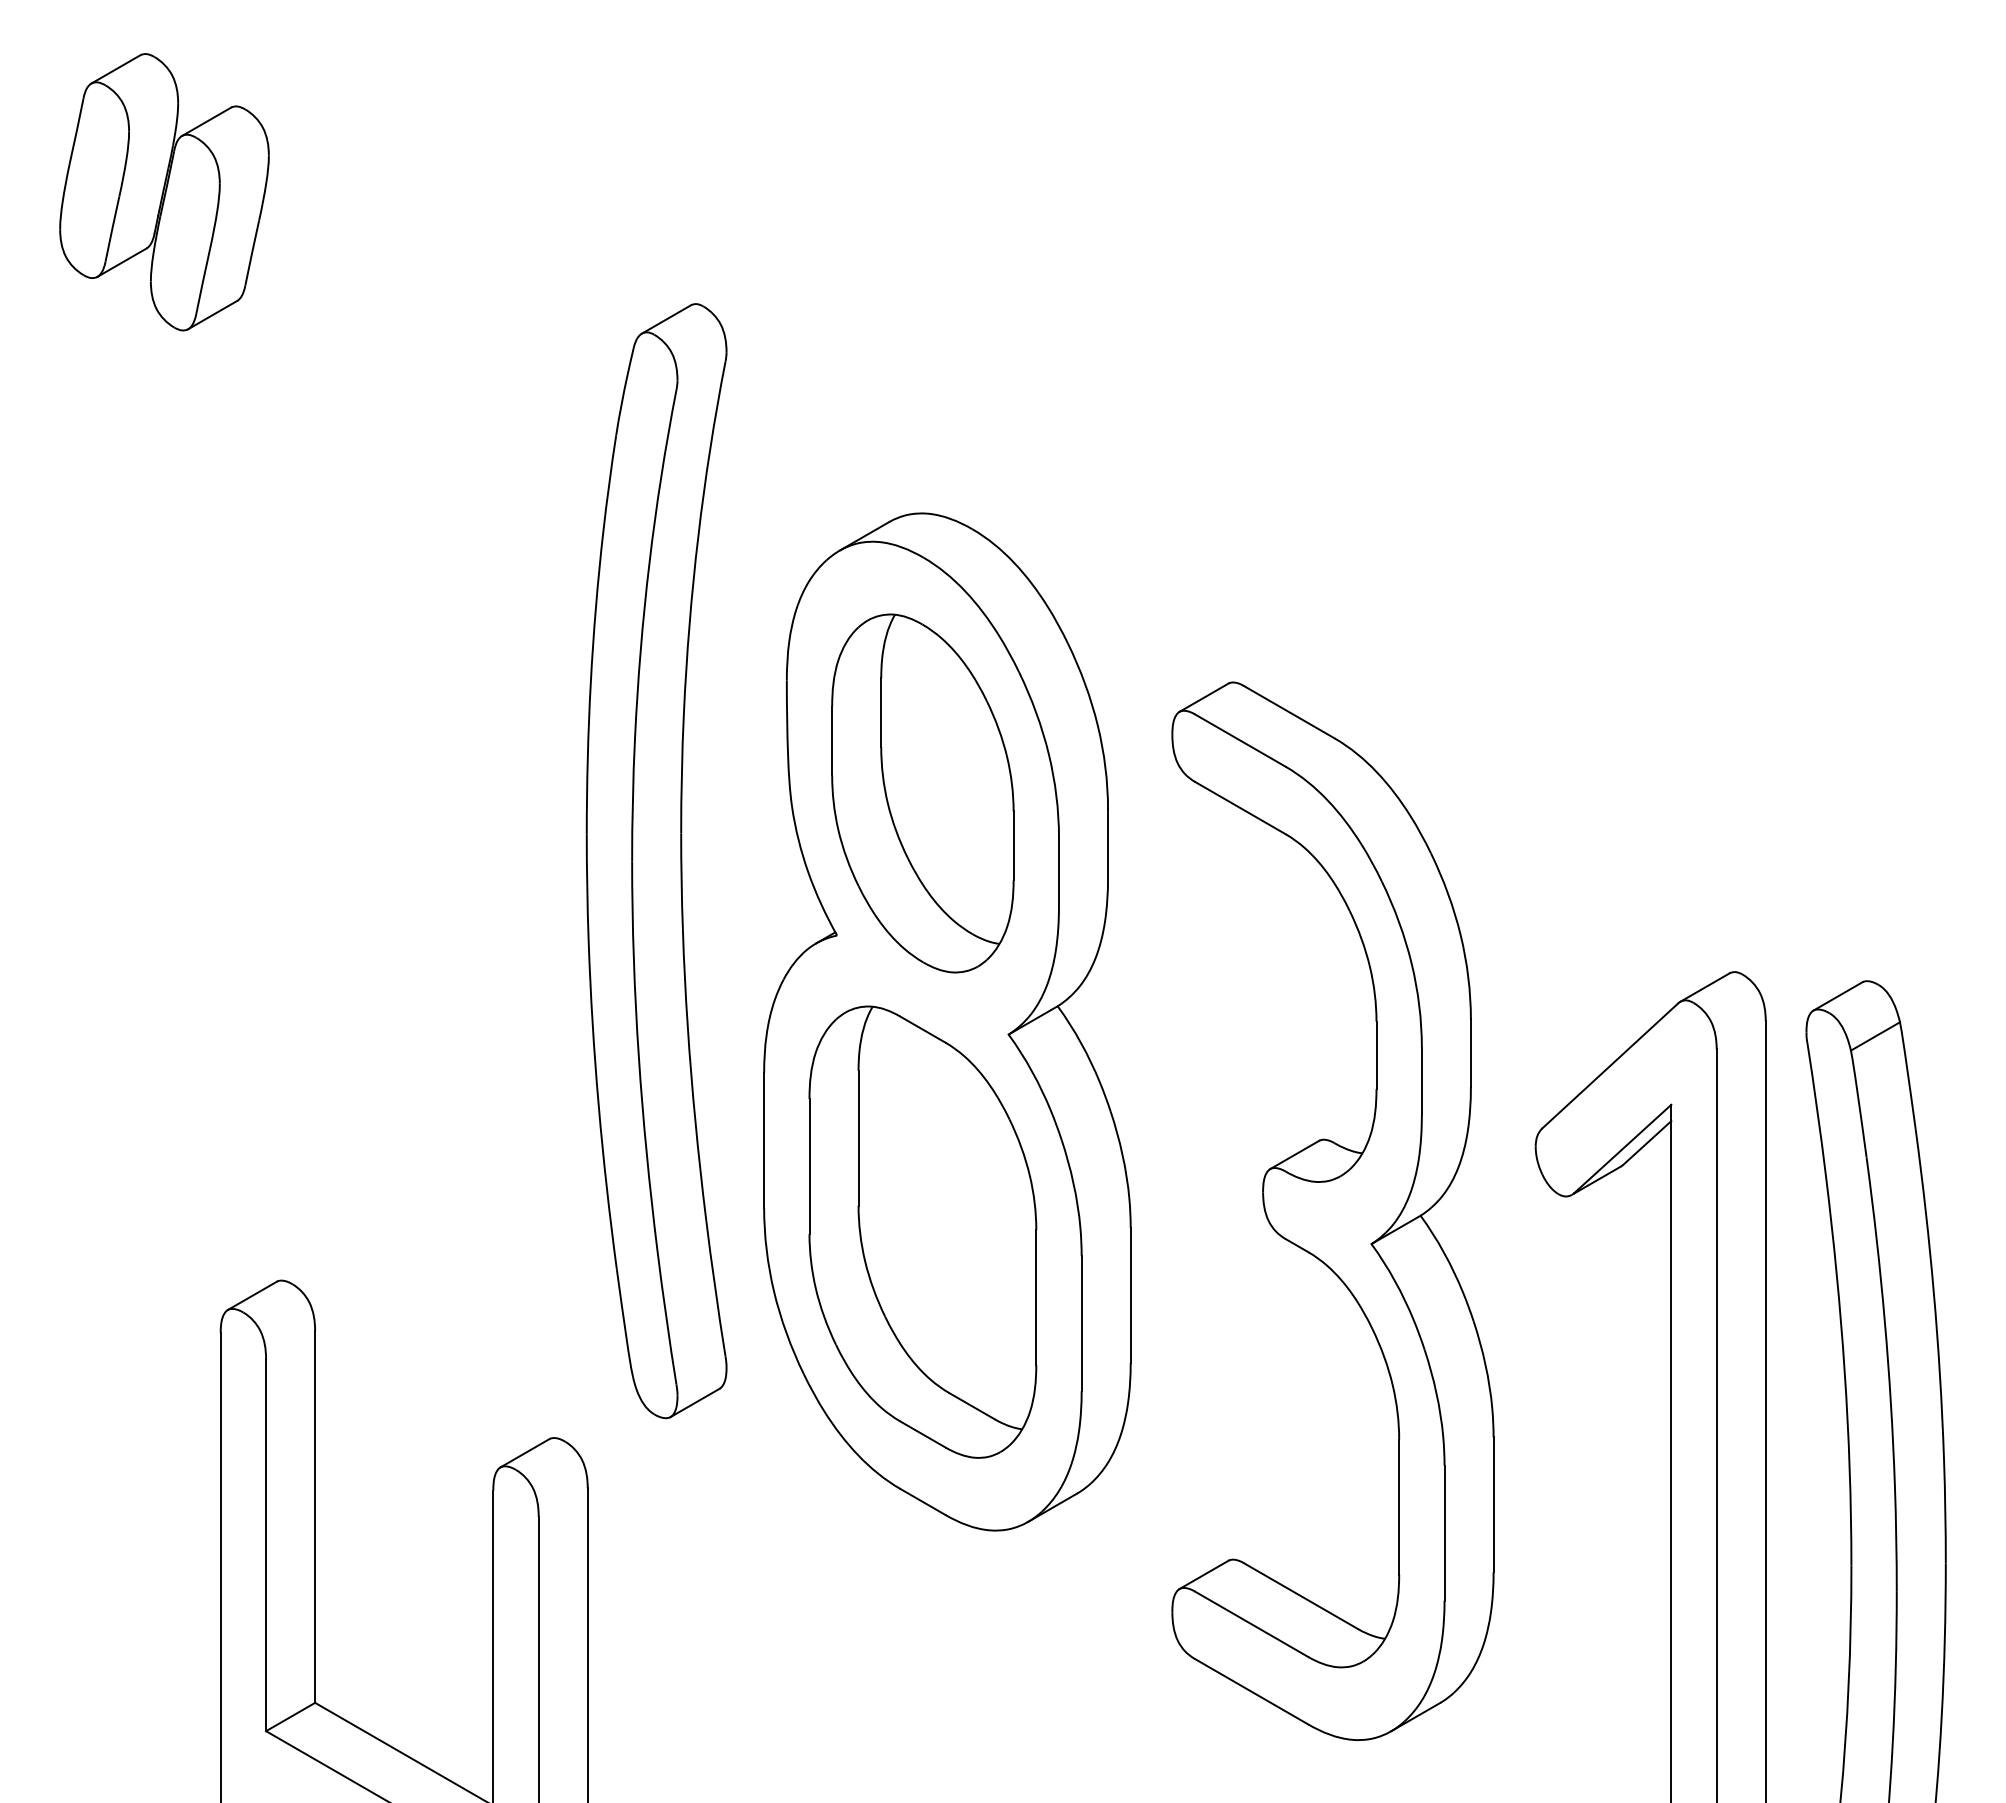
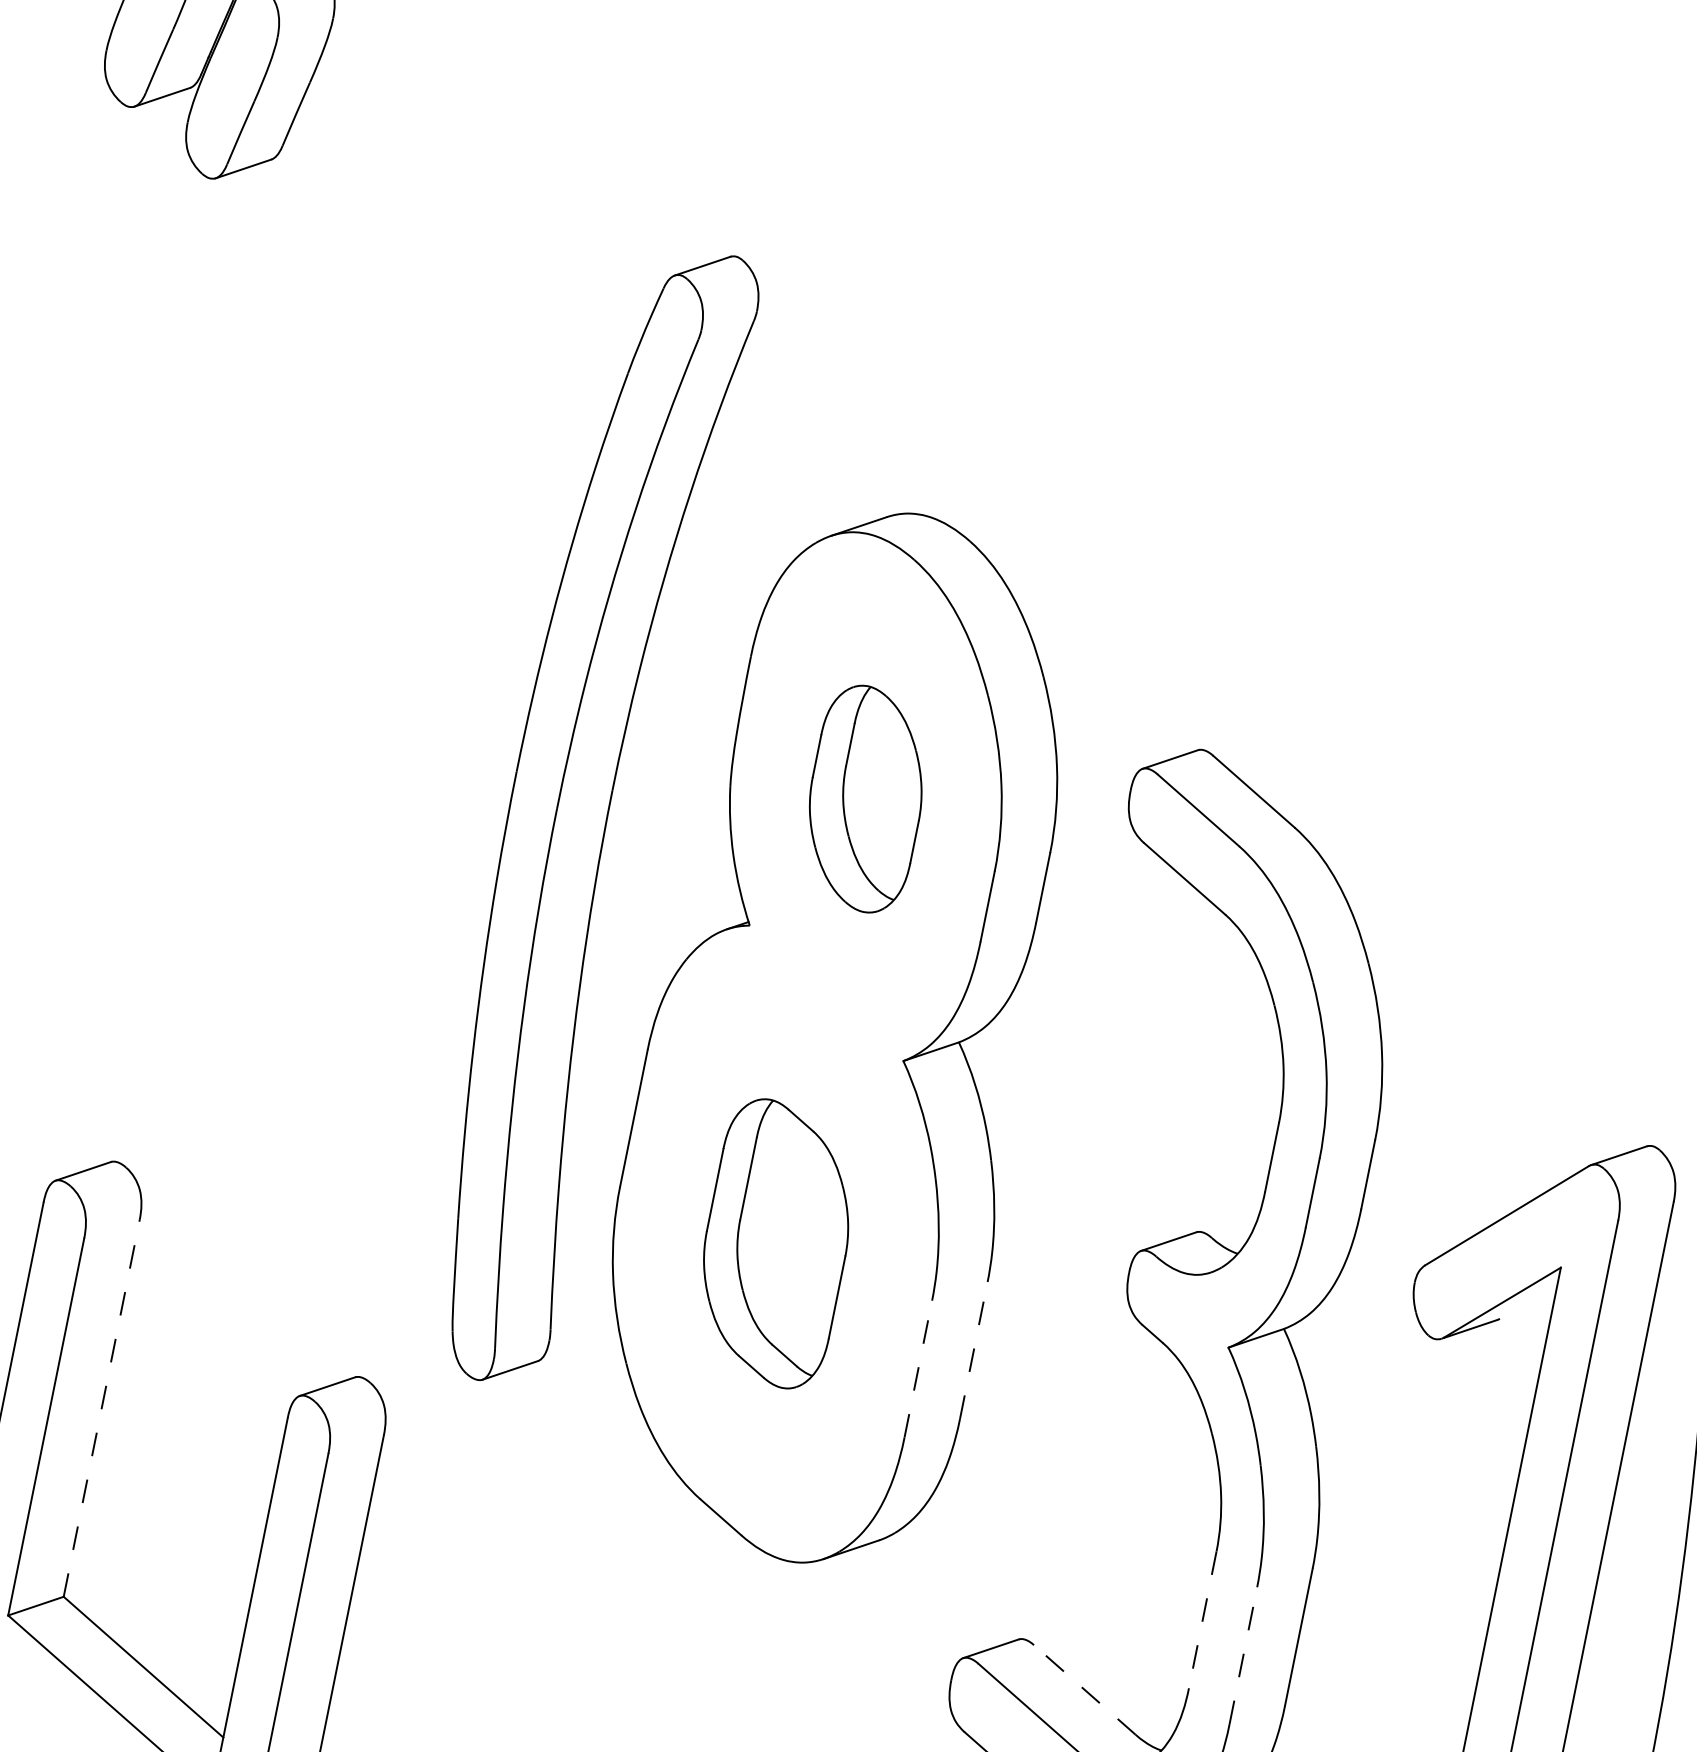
part: (922, 793) -> (865, 799), size x0.6
line: (1647, 1142) -> (1529, 1301), removed
part: (922, 1231) -> (775, 1243), size x0.6
line: (1130, 1294) -> (973, 1349), solid -> dashed
line: (1081, 1323) -> (918, 1368), solid -> dashed
line: (1399, 1507) -> (1202, 1620), solid -> dashed
line: (315, 1516) -> (102, 1407), solid -> dashed
line: (1444, 1532) -> (1243, 1654), solid -> dashed
line: (1300, 1595) -> (1084, 1689), solid -> dashed

